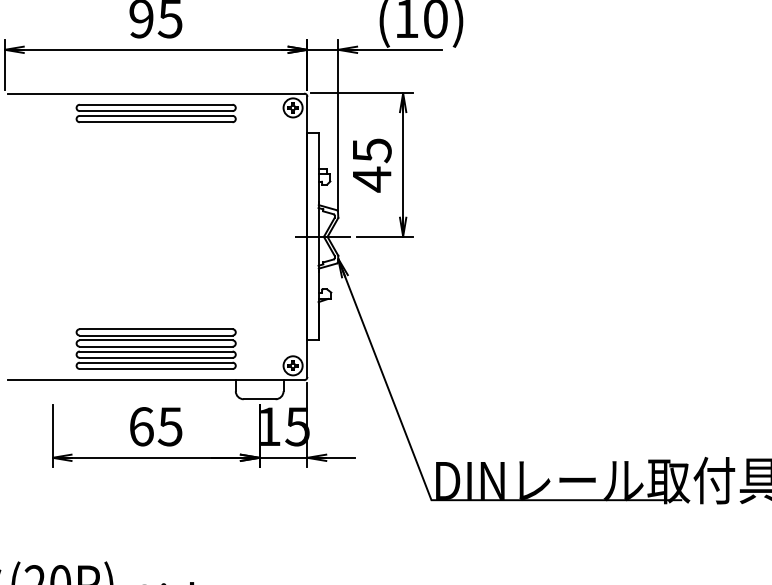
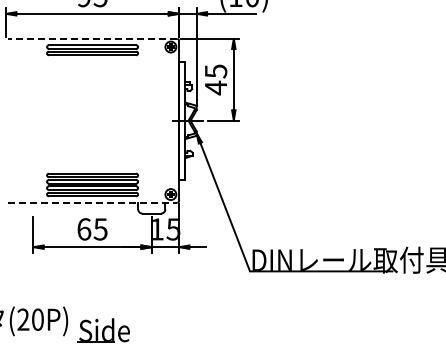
line: (156, 92) -> (92, 38), solid -> dashed
line: (156, 379) -> (92, 202), solid -> dashed

